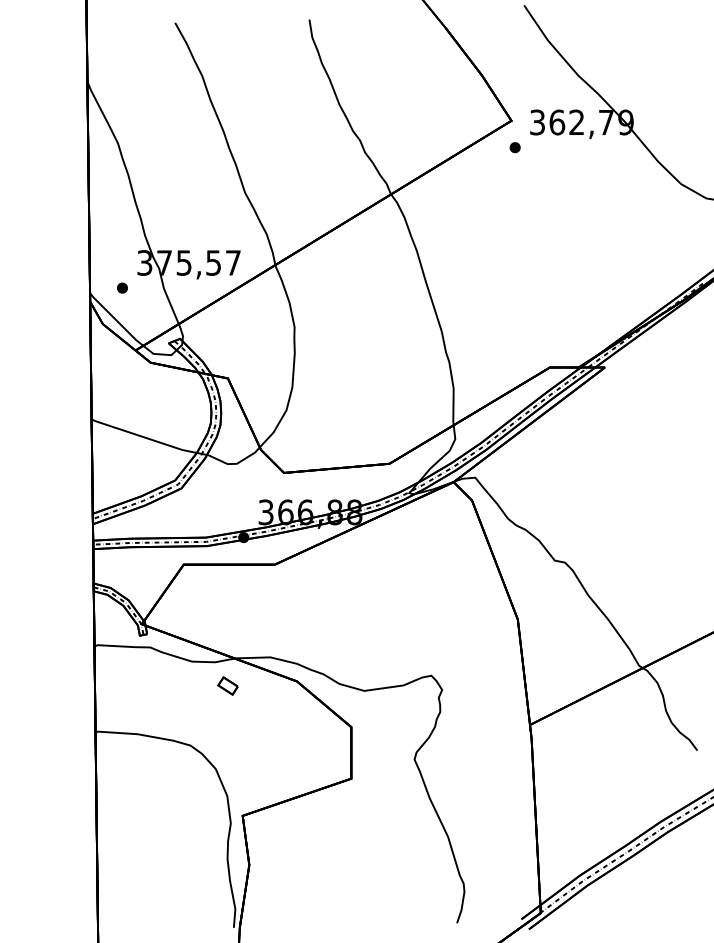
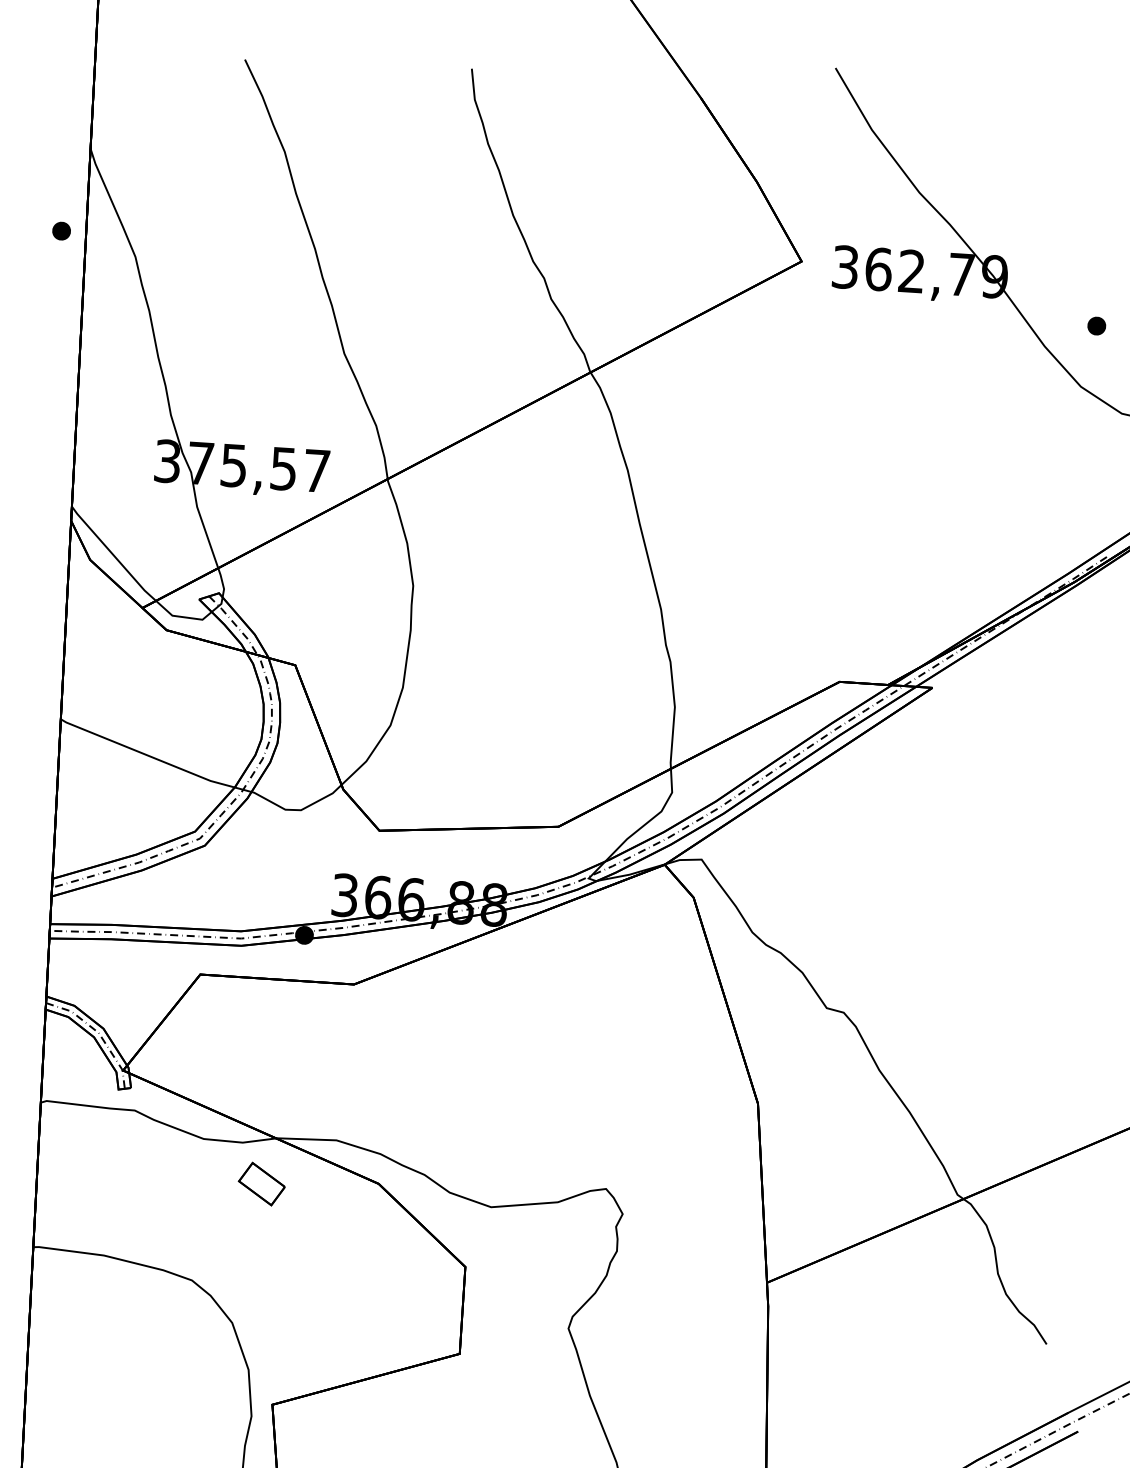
part: (514, 147) -> (1095, 325), moved
part: (122, 287) -> (61, 230), moved
part: (227, 685) -> (260, 1183), size x1.4

